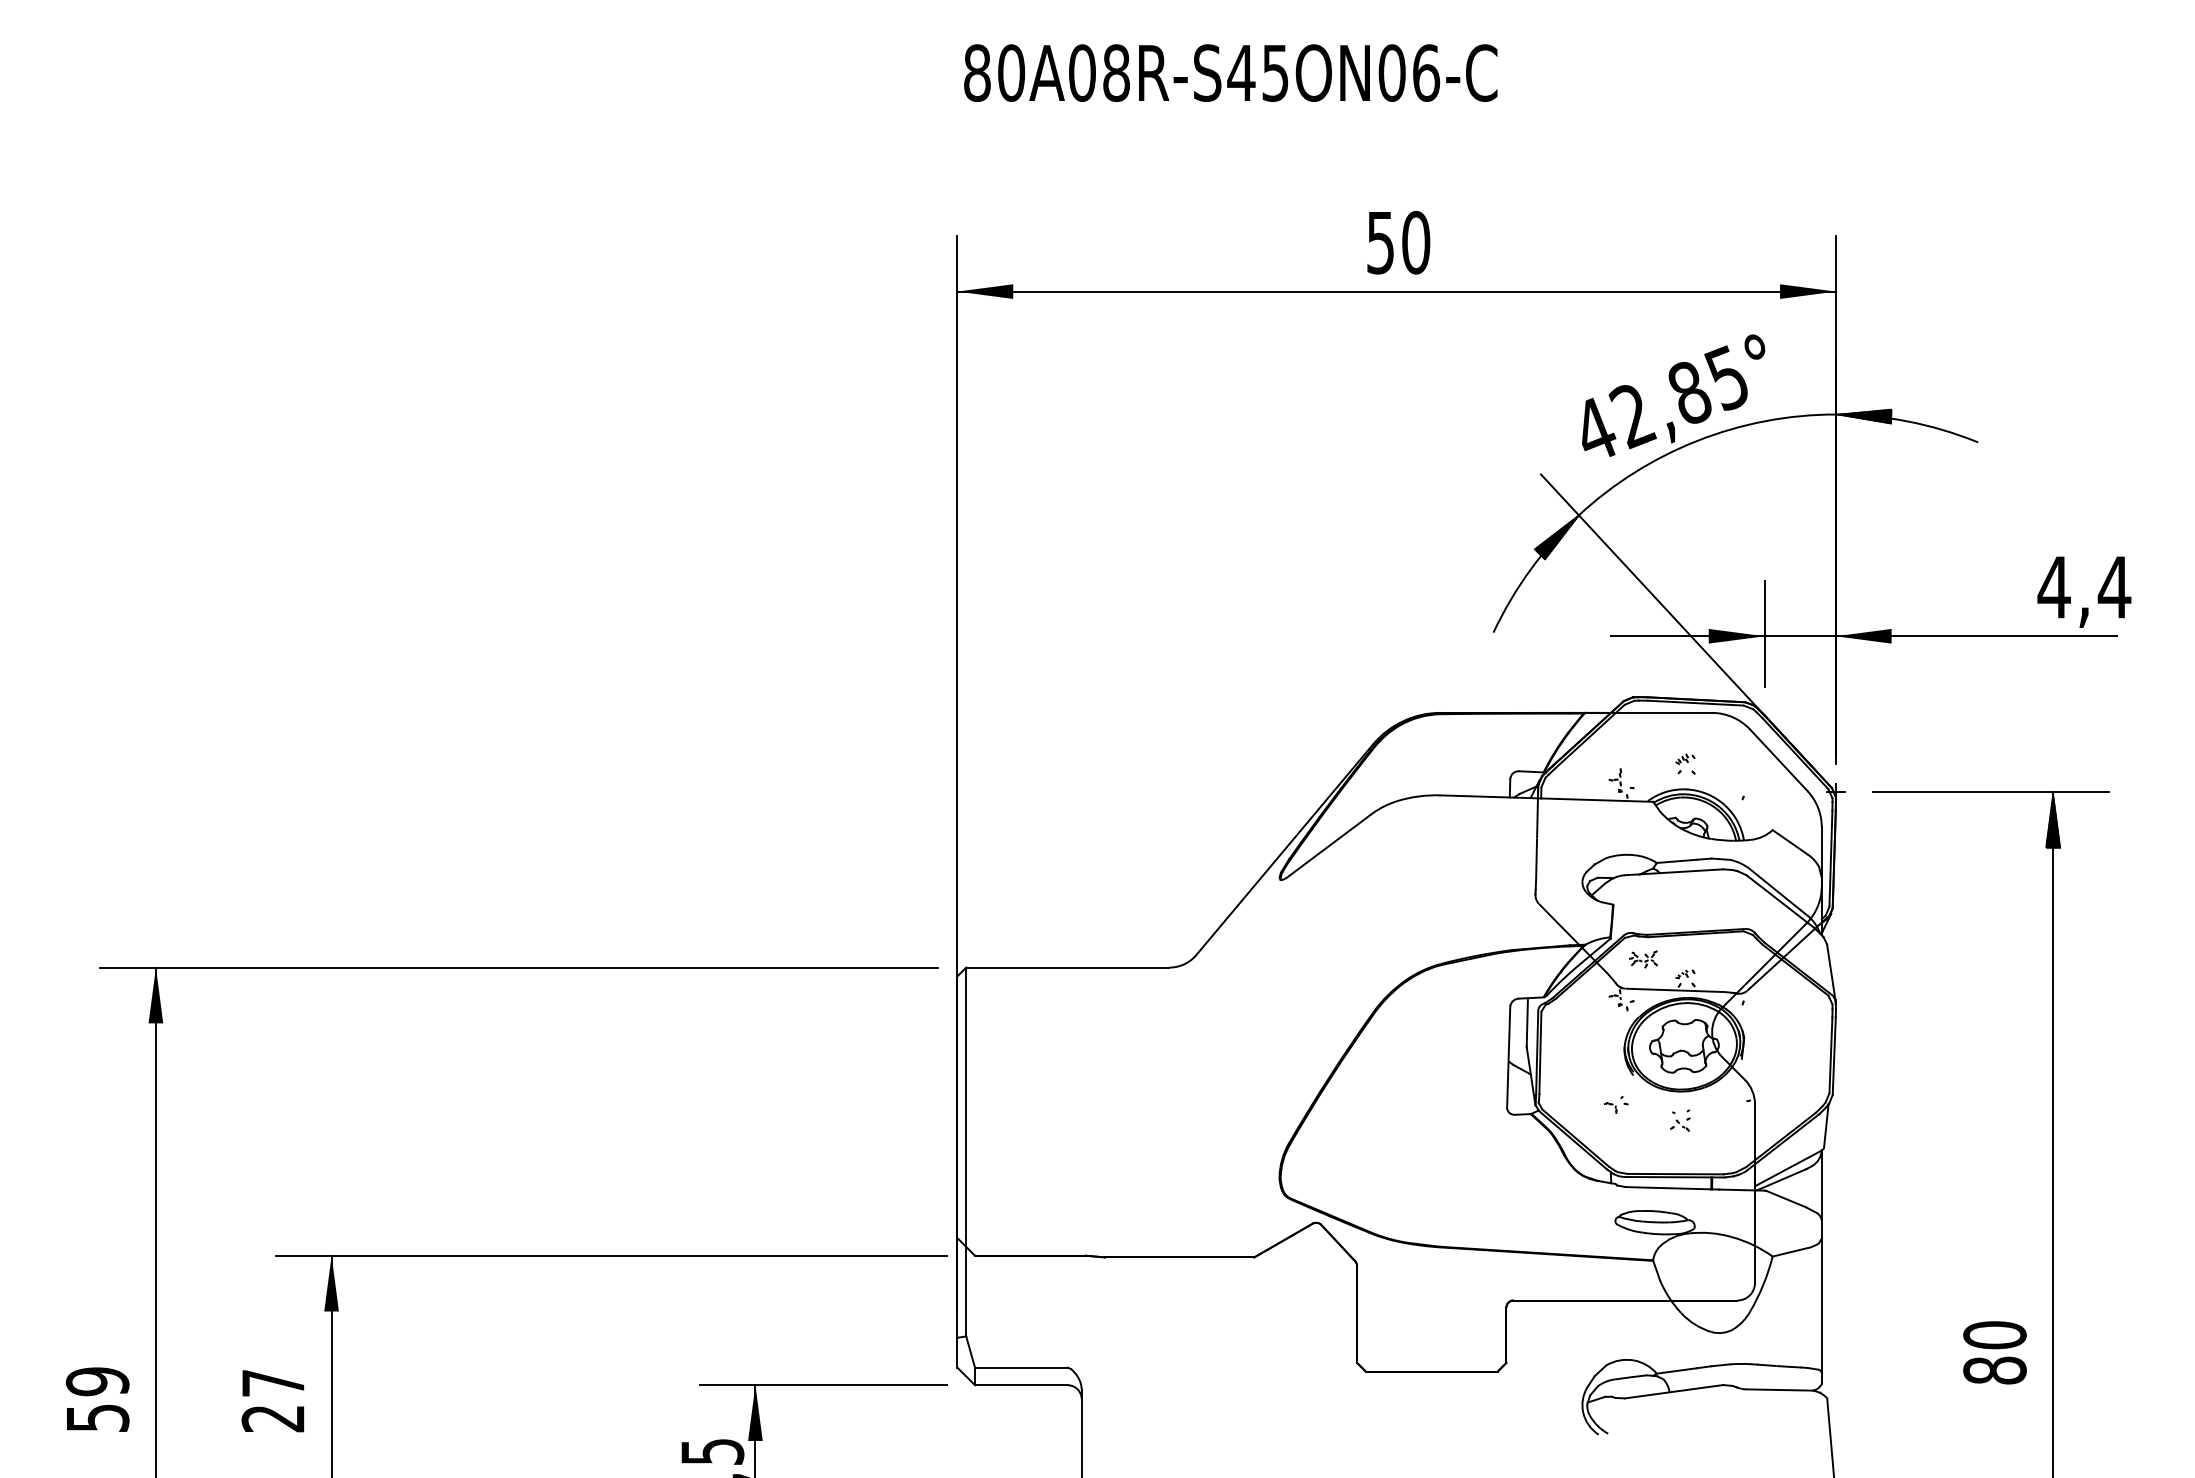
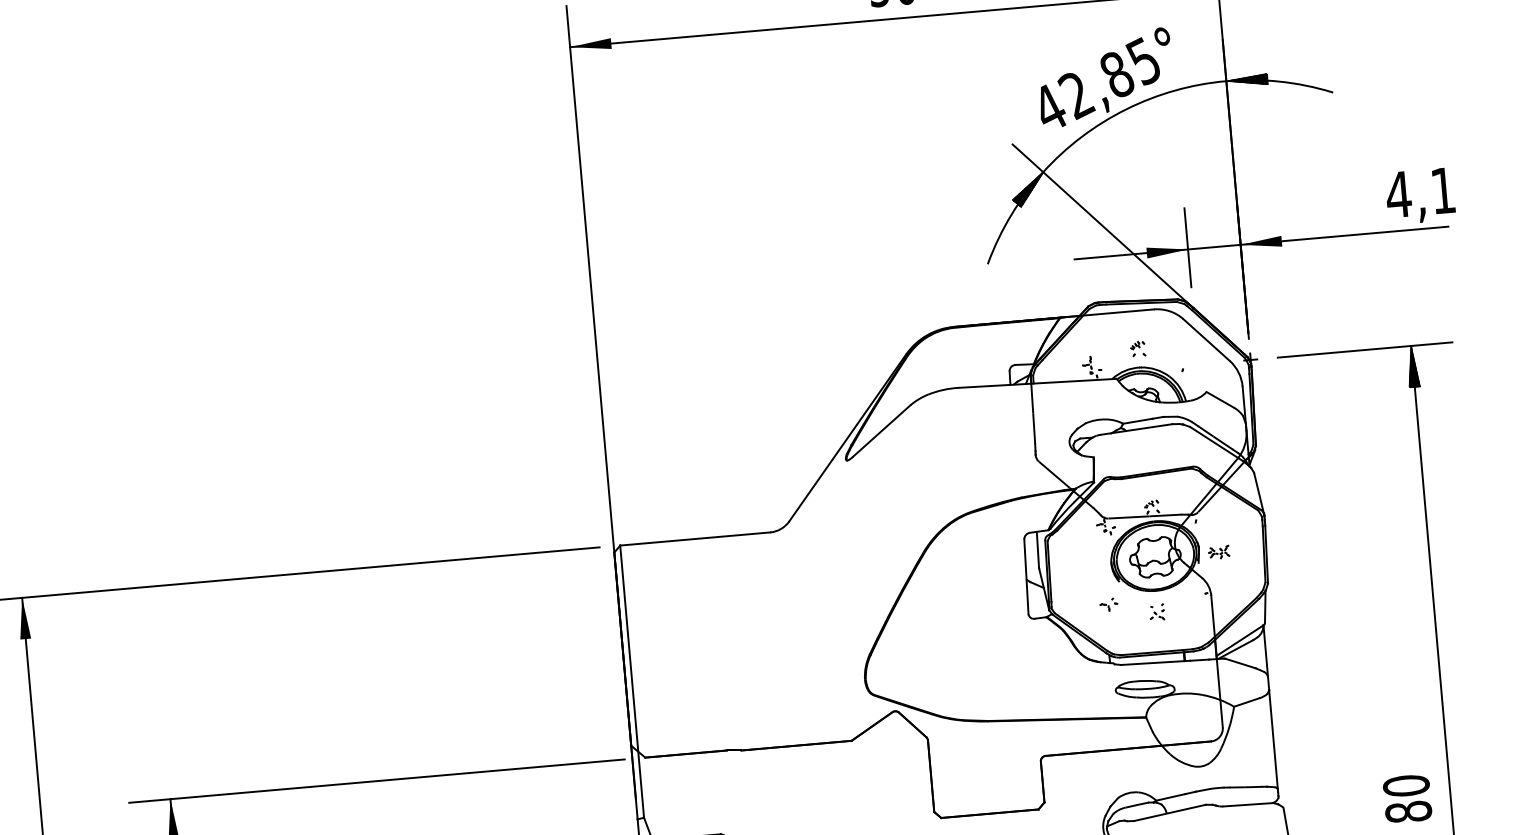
text: (2114, 587) -> (1443, 190), 4,4 -> 4,1
part: (1643, 959) -> (1219, 552), moved
text: (1994, 1352) -> (1407, 798), moved

